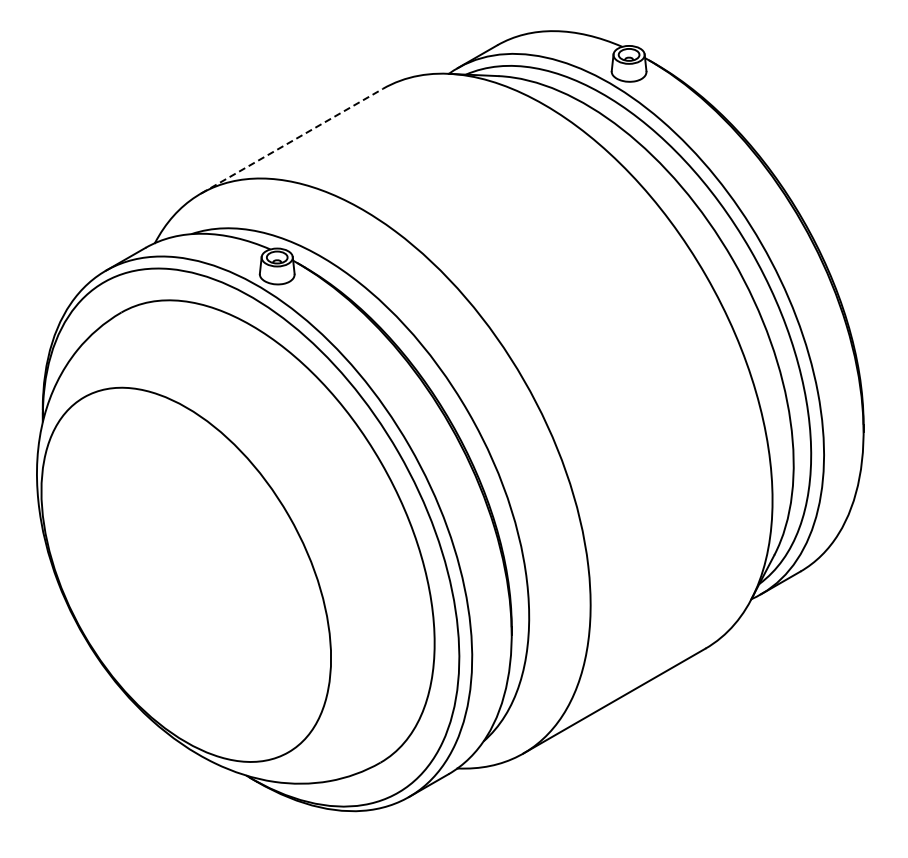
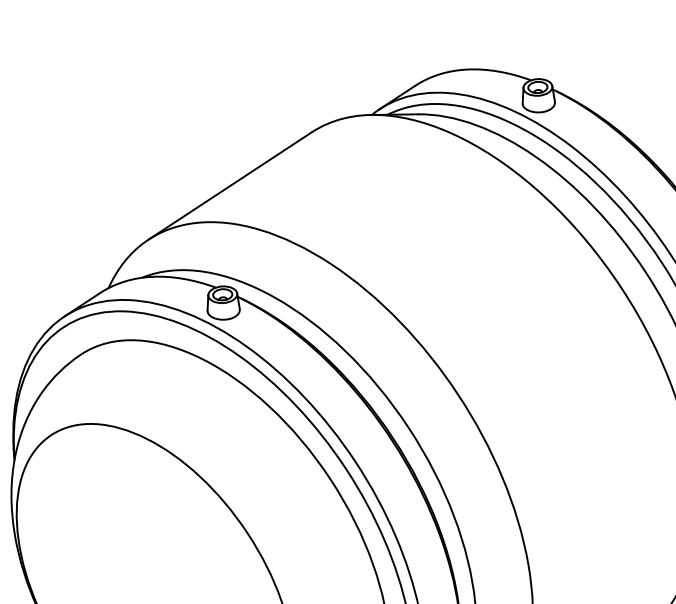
line: (291, 141) -> (229, 186), dashed -> solid

